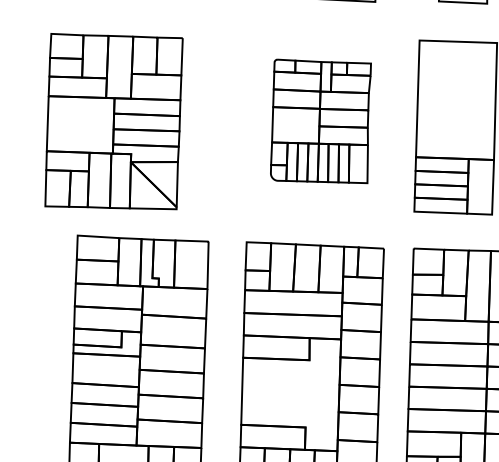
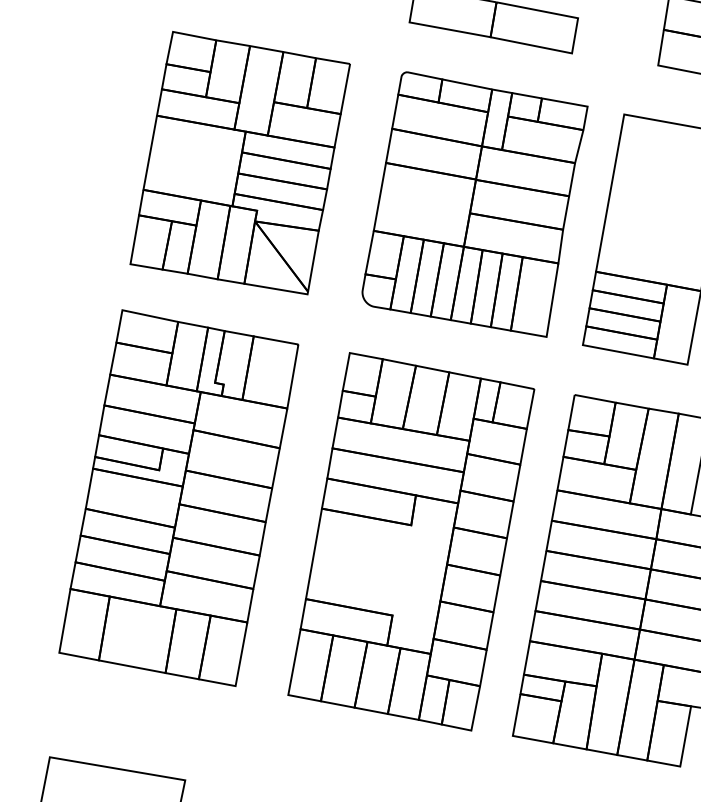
part: (113, 121) -> (239, 163), moved
part: (320, 121) -> (474, 204), size x1.43

